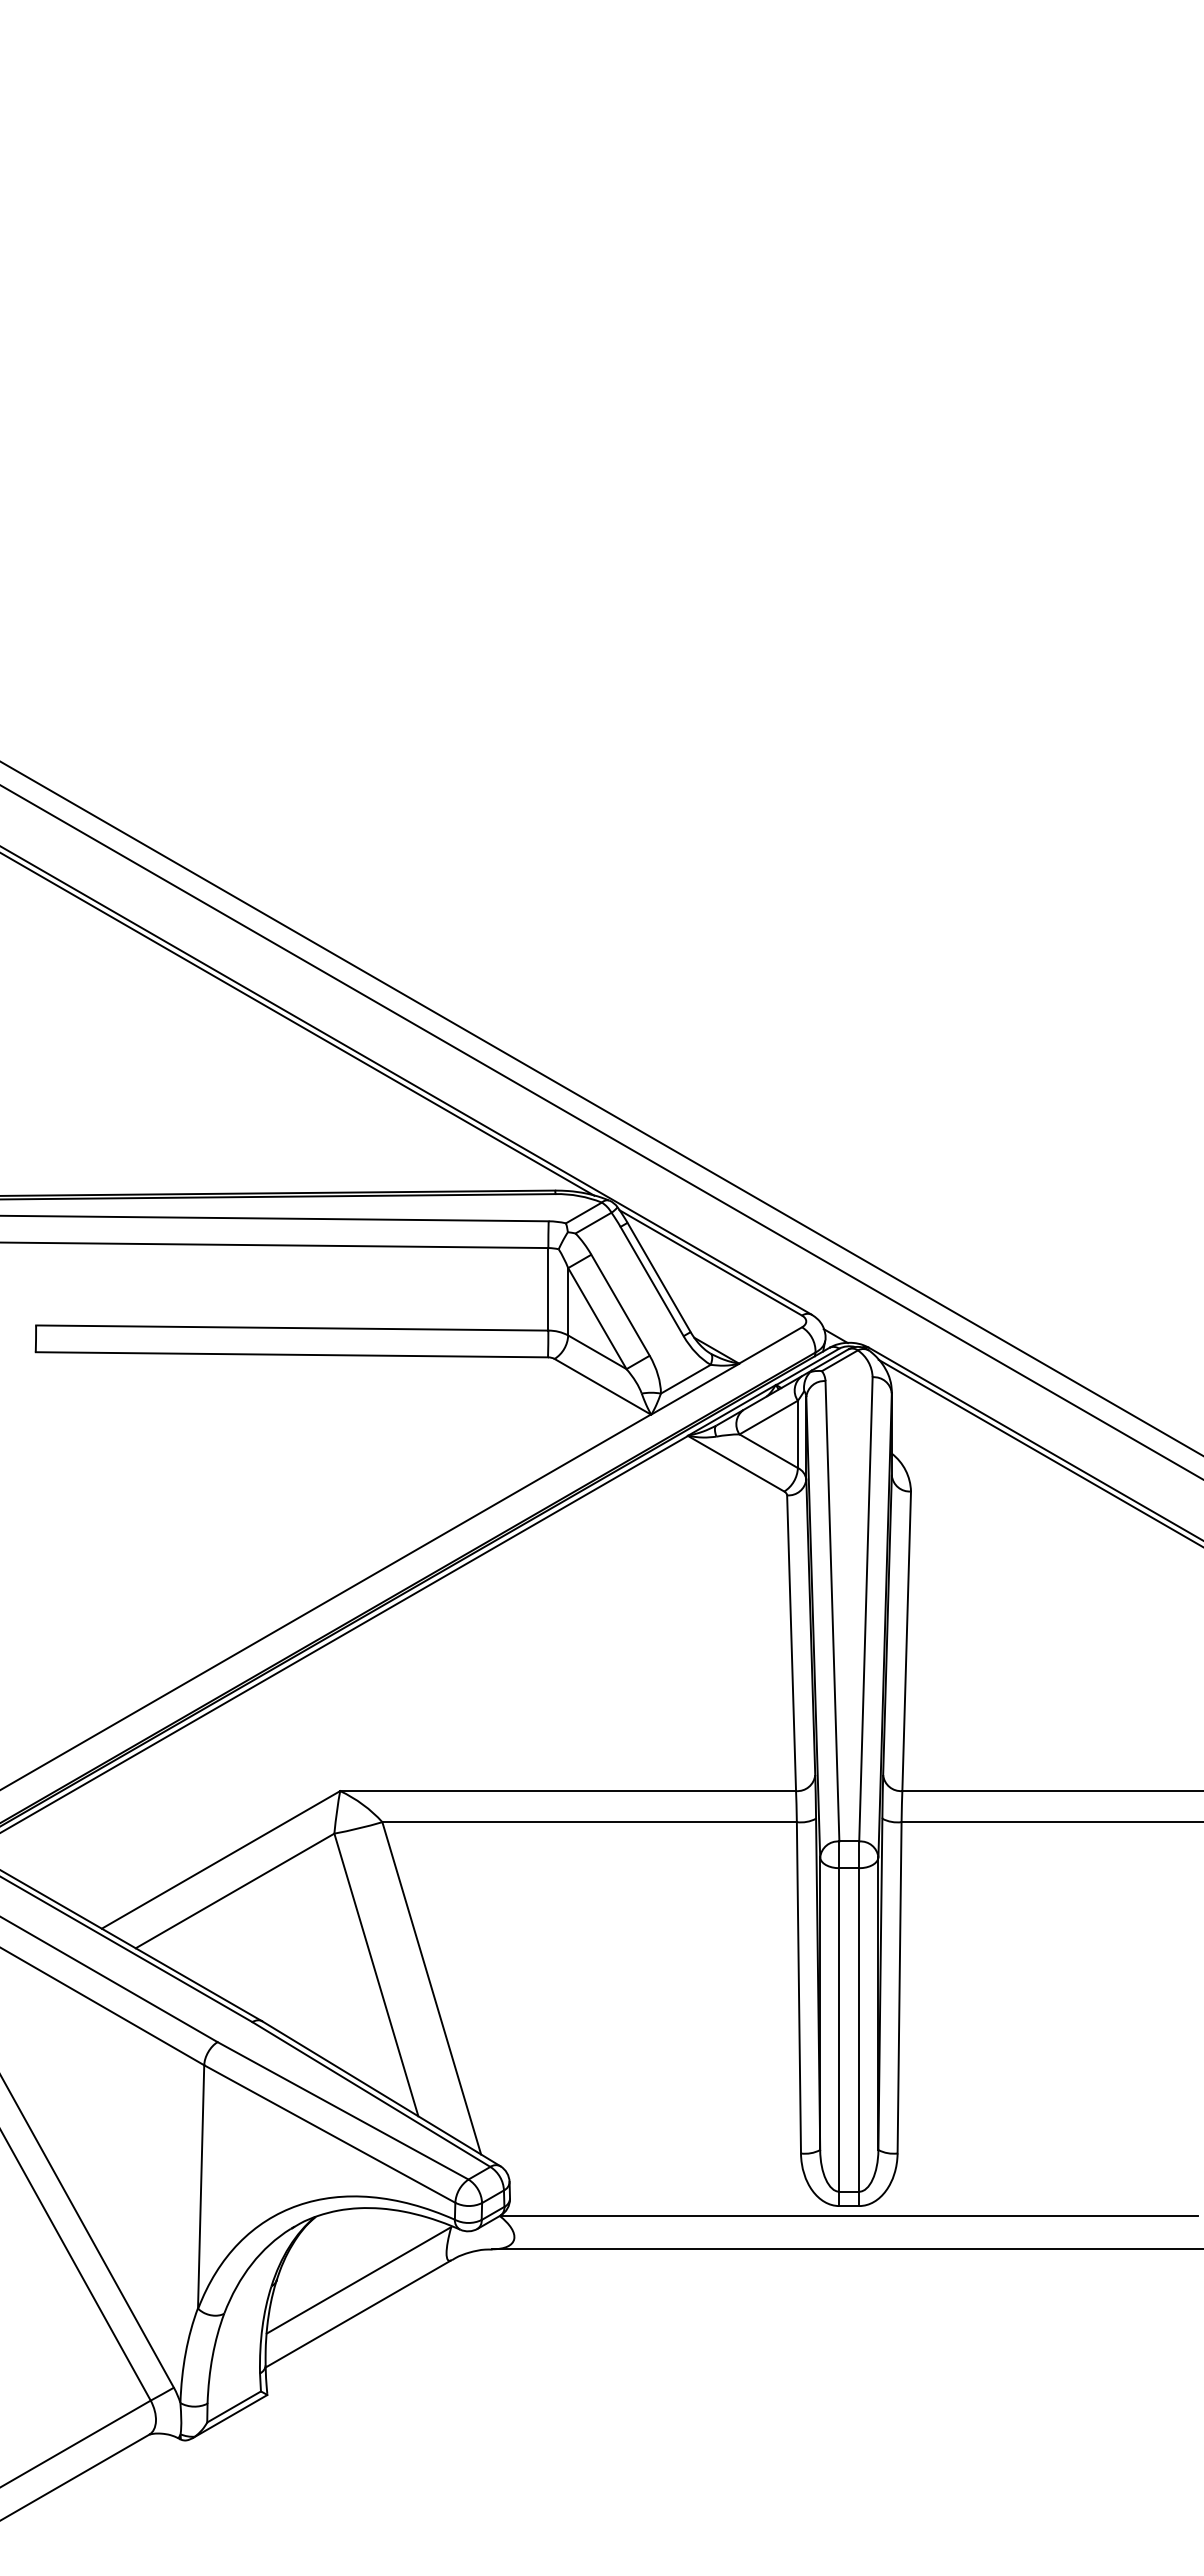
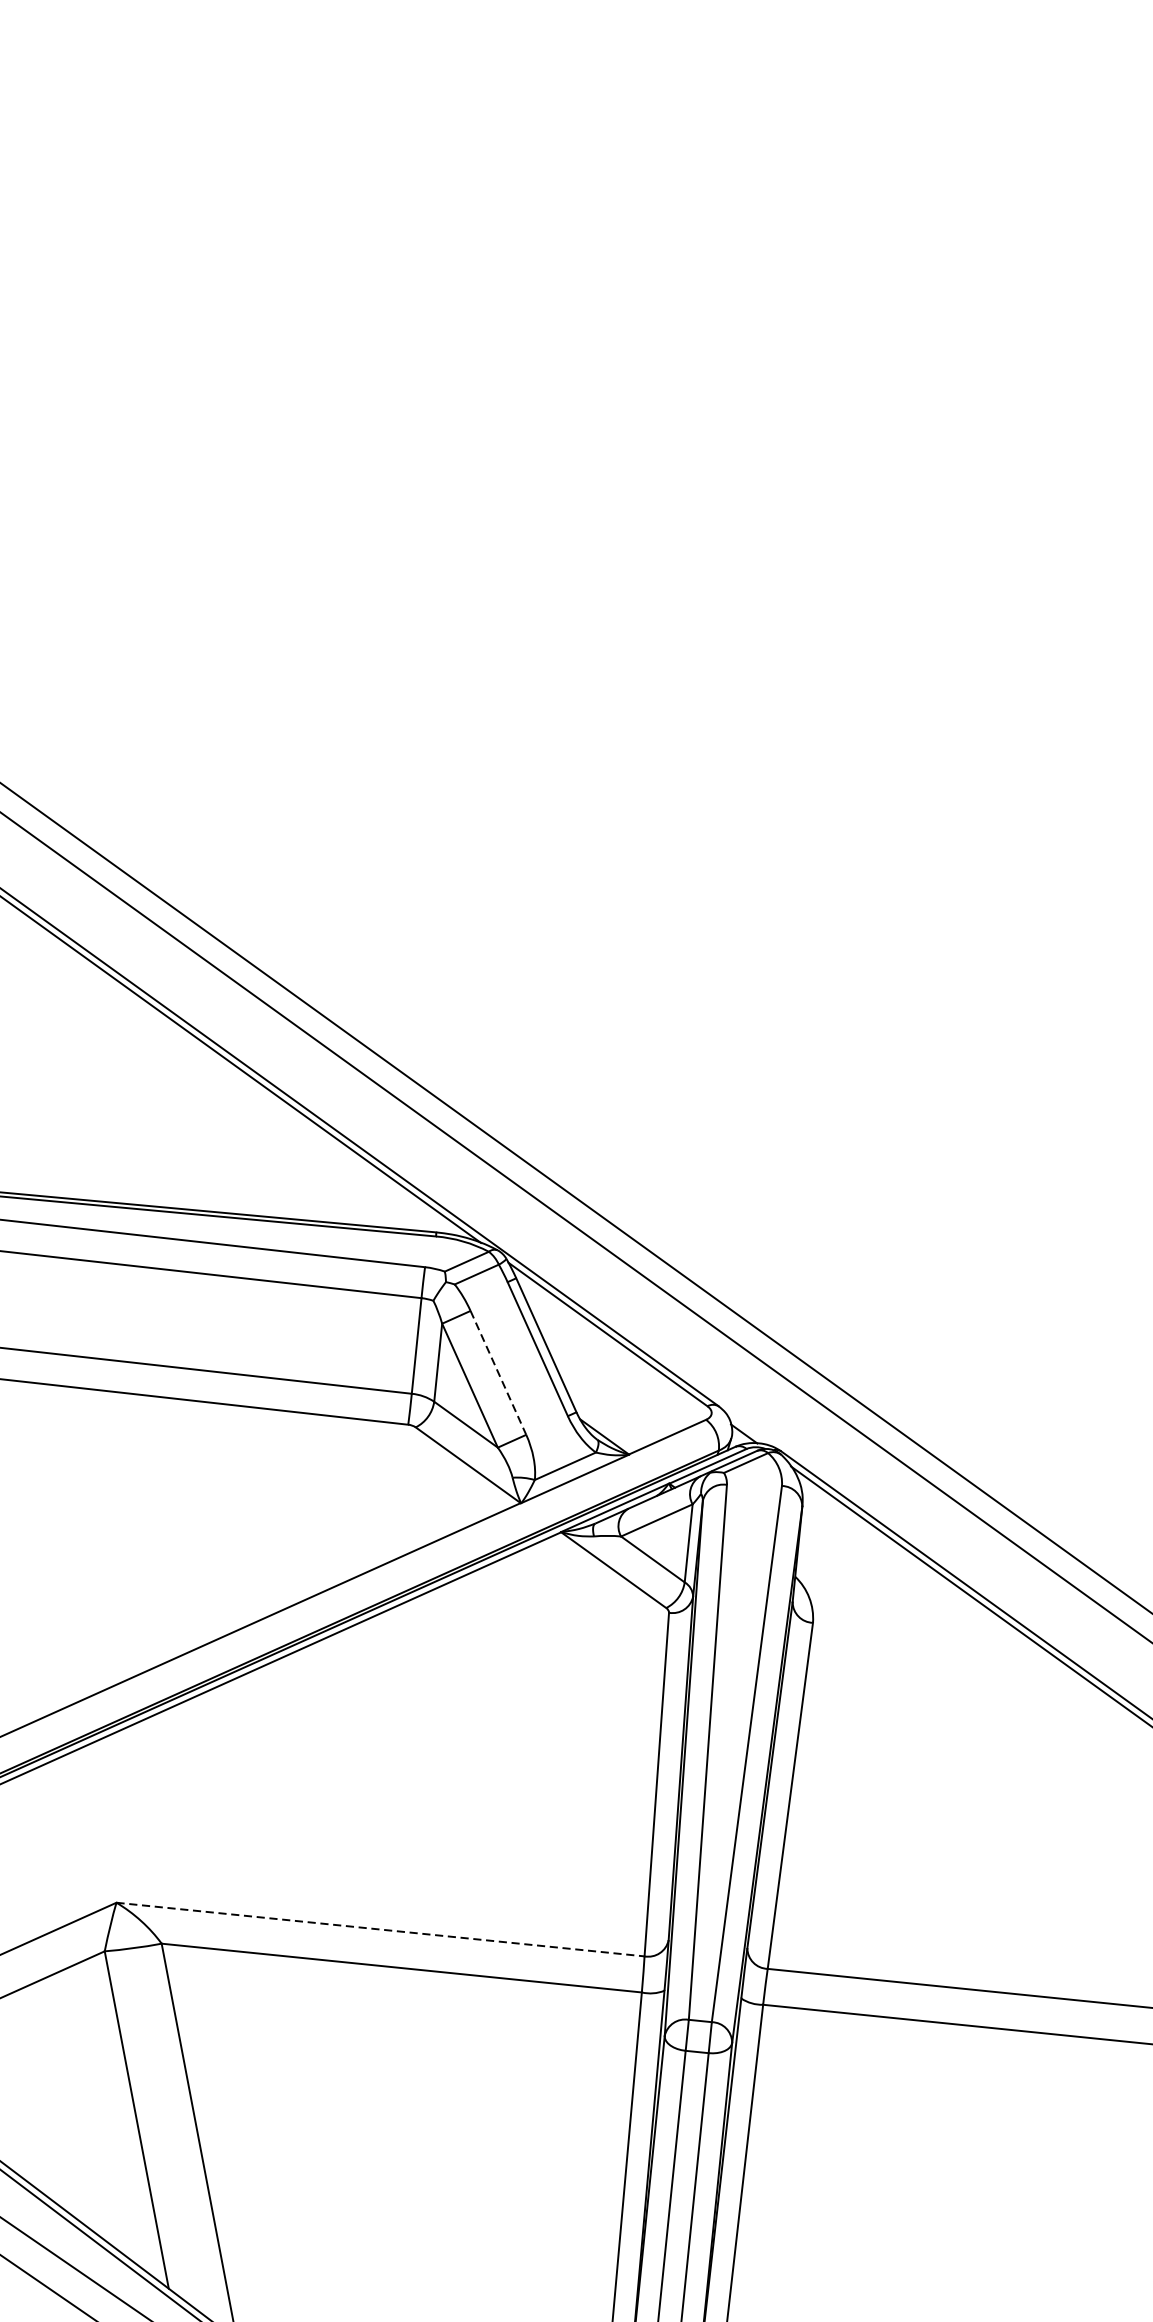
line: (620, 1305) -> (498, 1373), solid -> dashed
line: (568, 1791) -> (380, 1930), solid -> dashed

